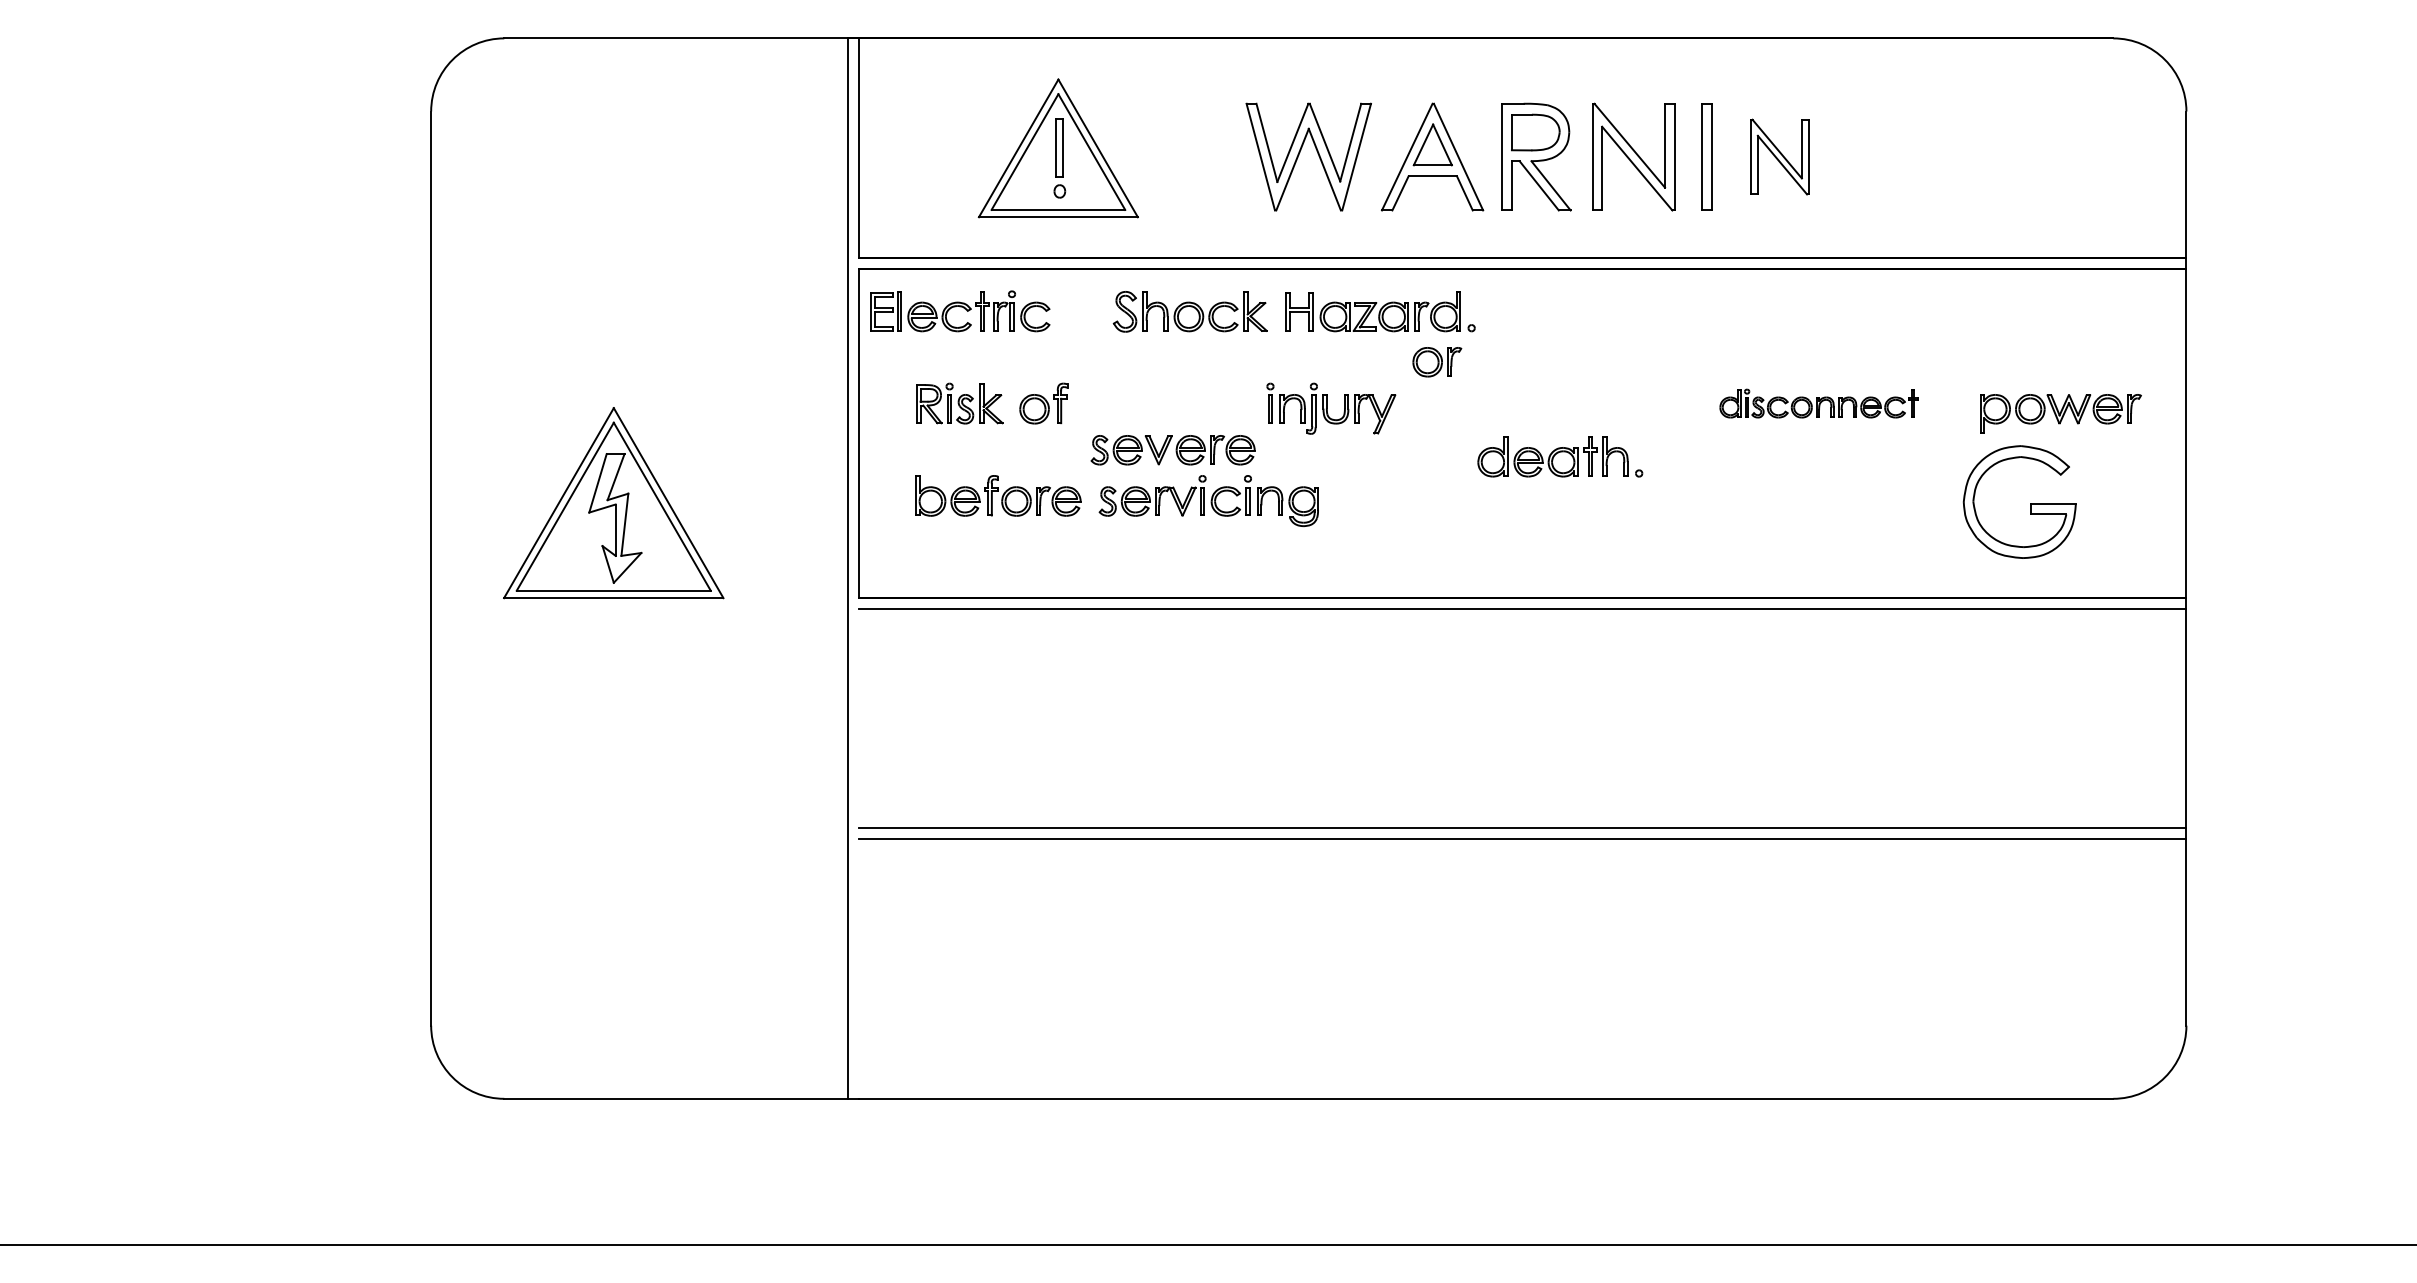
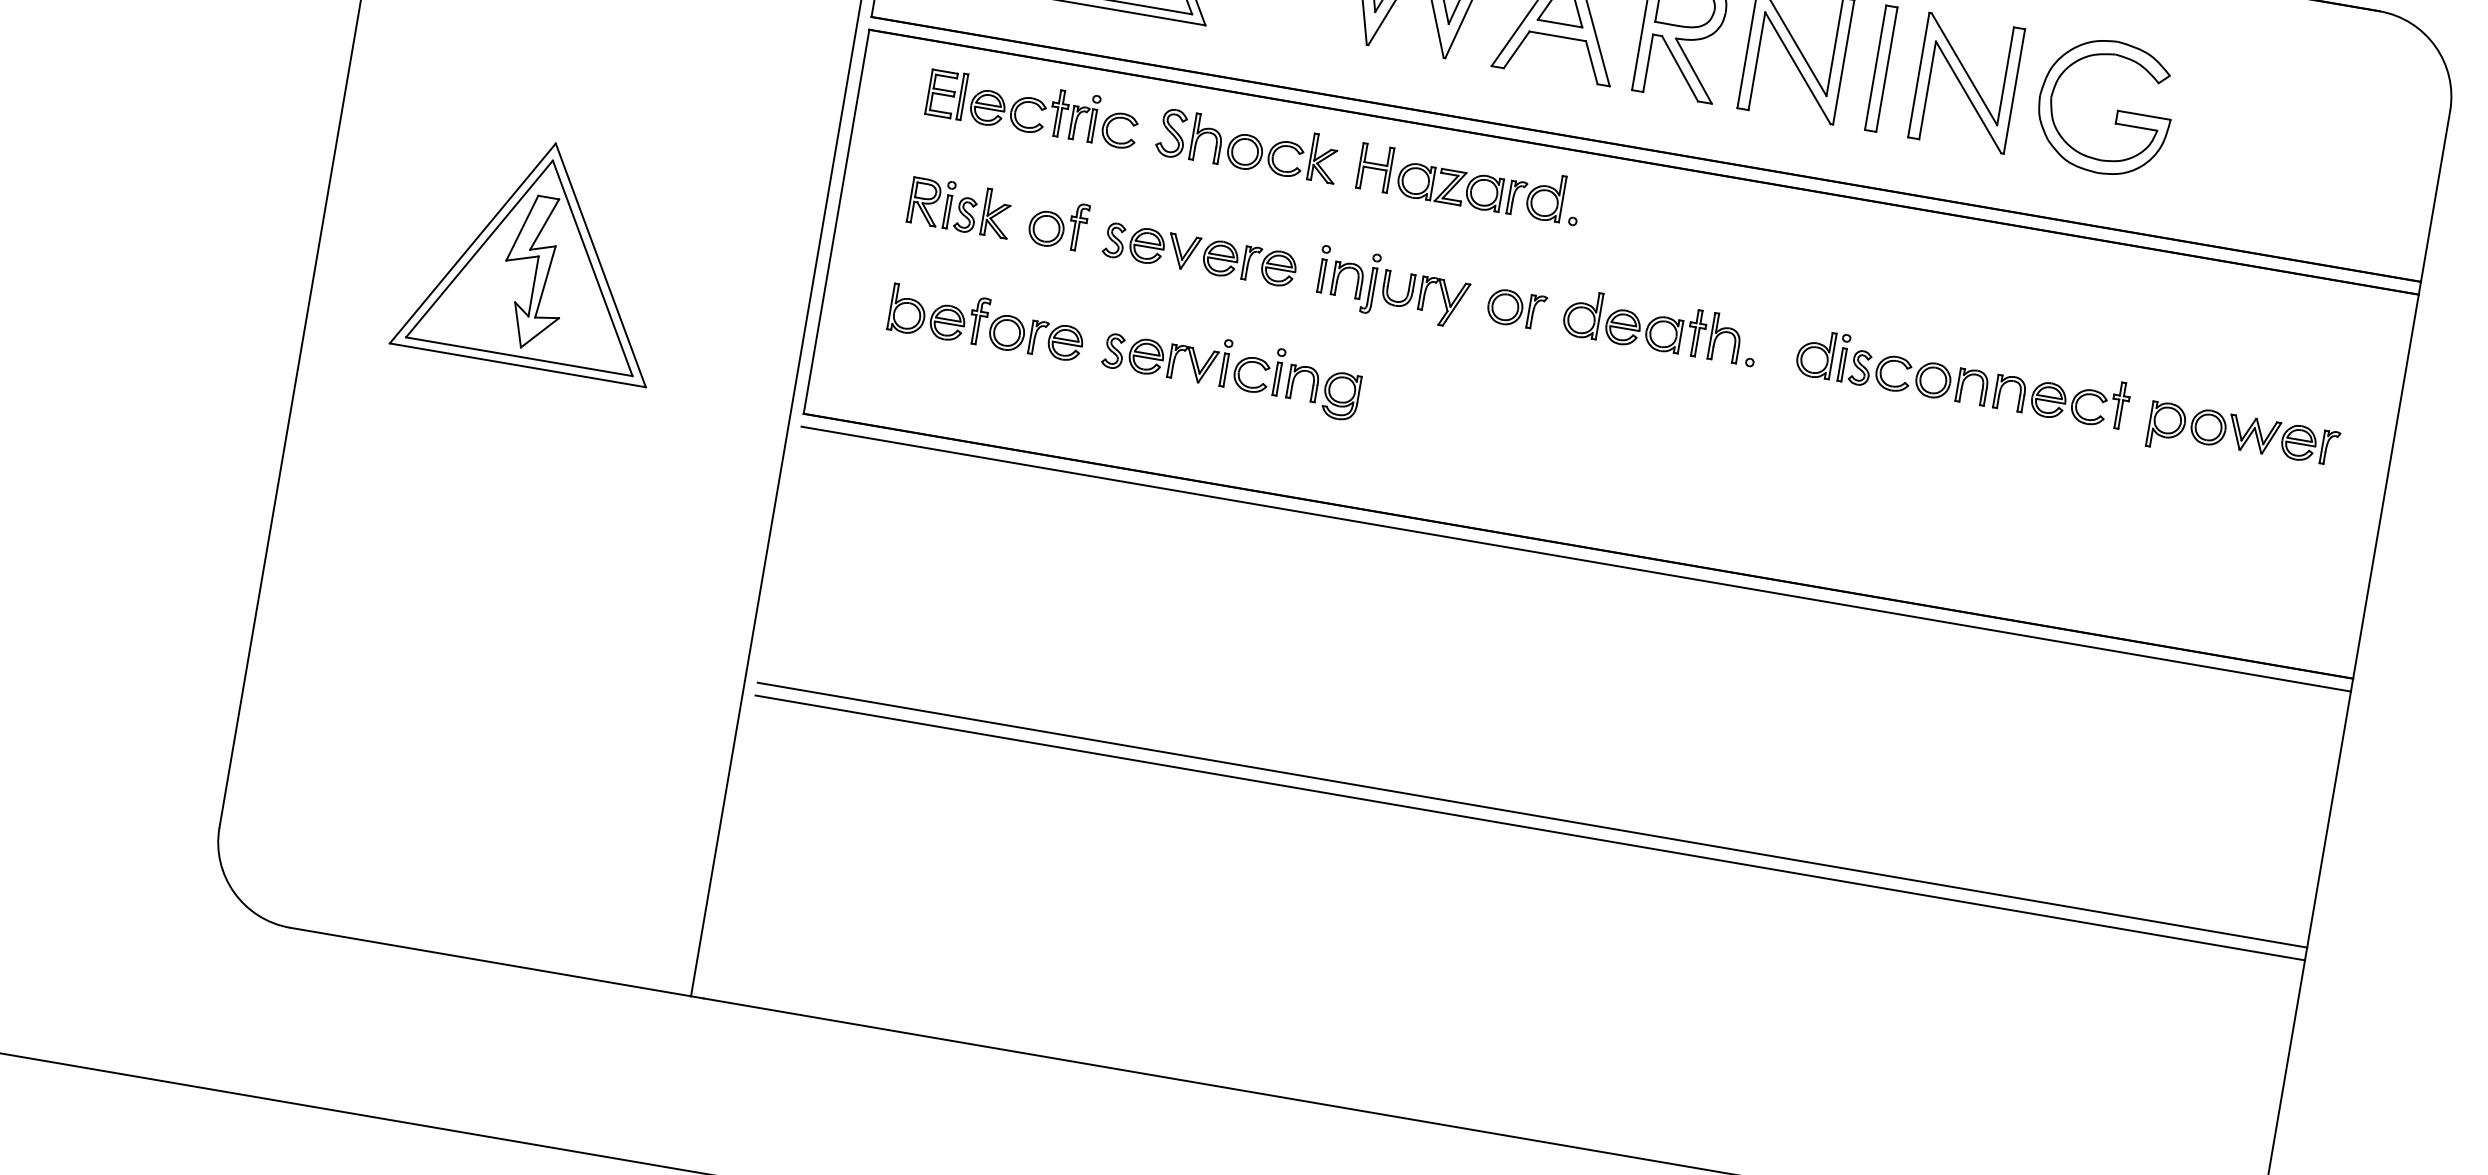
part: (1779, 156) -> (1966, 82), size x1.43
part: (960, 311) -> (1033, 109), moved
part: (1437, 362) -> (1516, 309), moved
part: (1818, 403) -> (1962, 378), size x1.43
part: (1172, 450) -> (1199, 255), moved
part: (1560, 456) -> (1661, 327), moved
part: (2030, 503) -> (2117, 110), moved

